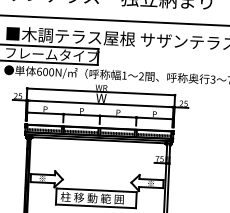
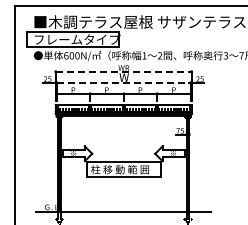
line: (100, 91) -> (123, 71), solid -> dashed
line: (101, 103) -> (124, 82), solid -> dashed

